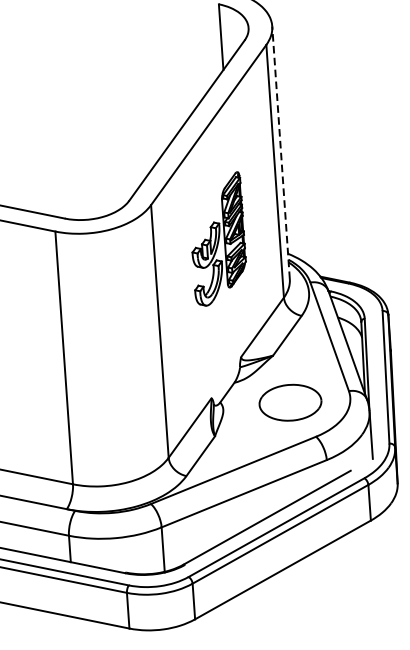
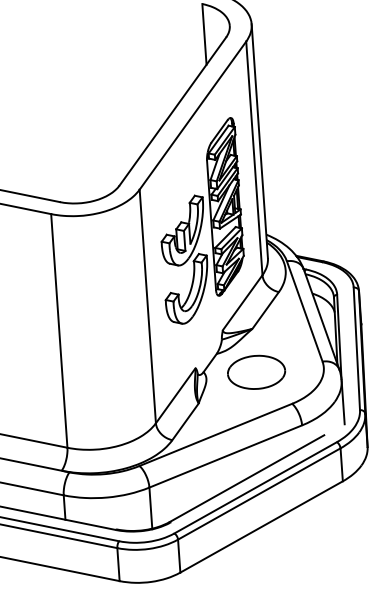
line: (280, 151) -> (259, 140), dashed -> solid
part: (219, 238) -> (202, 220), size x1.67
part: (290, 401) -> (256, 371), moved

